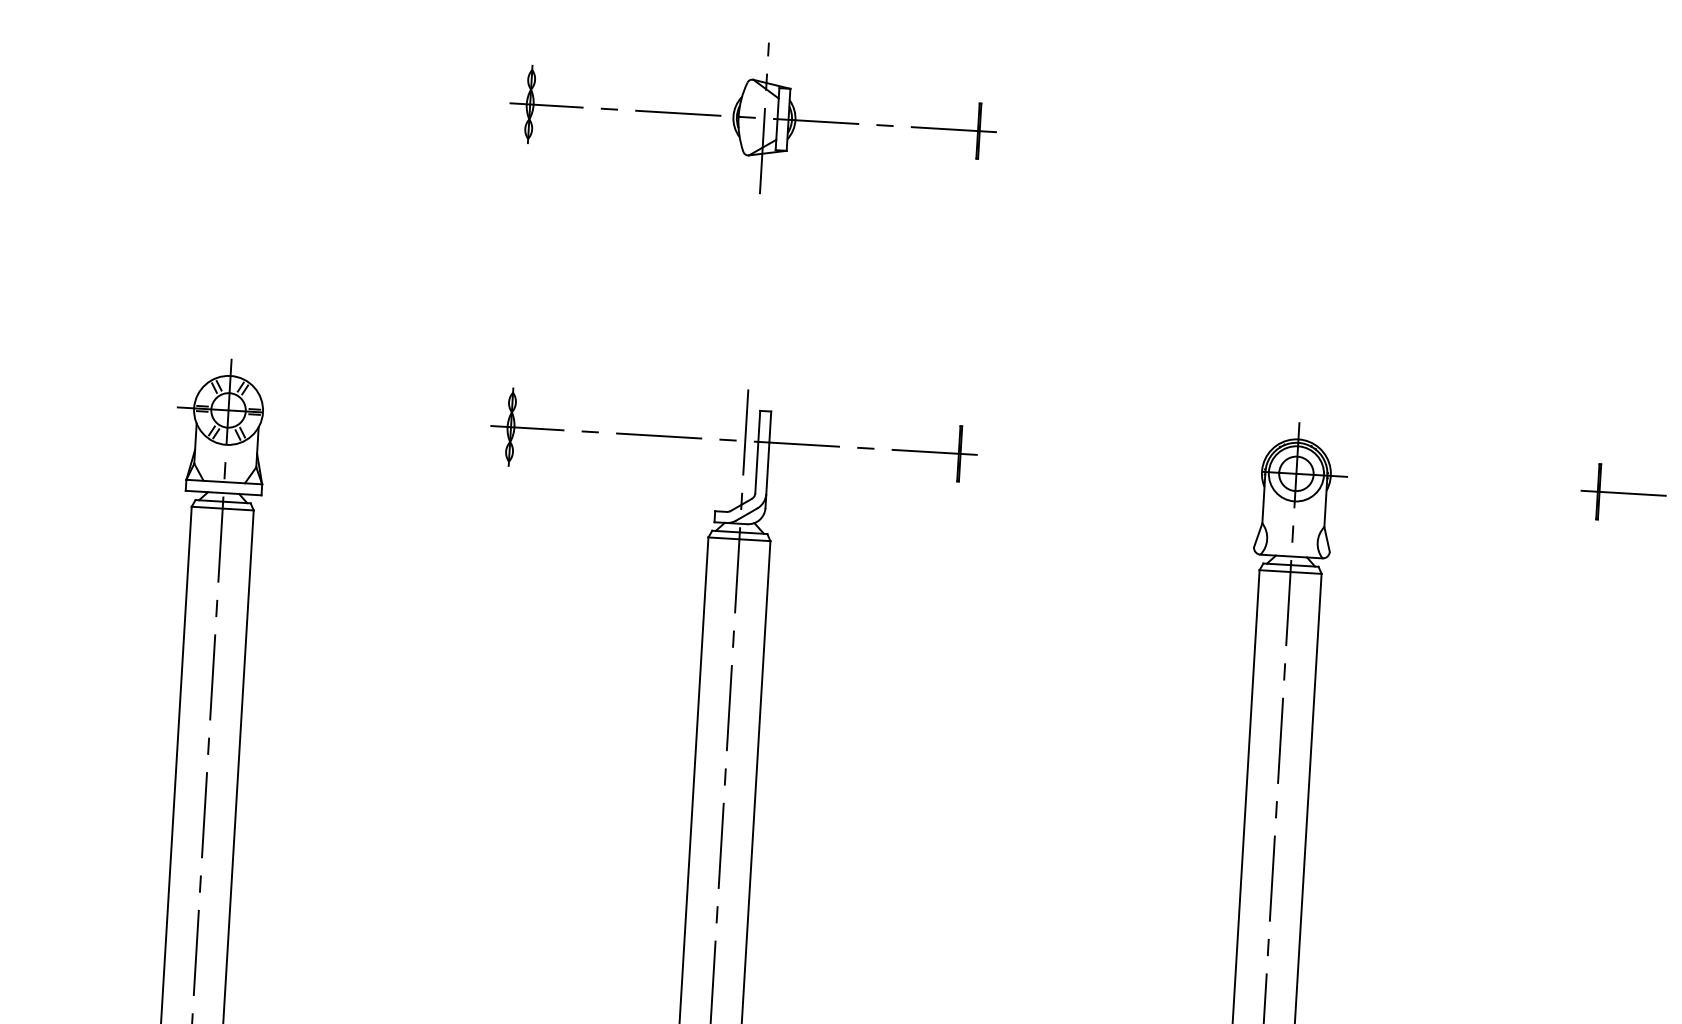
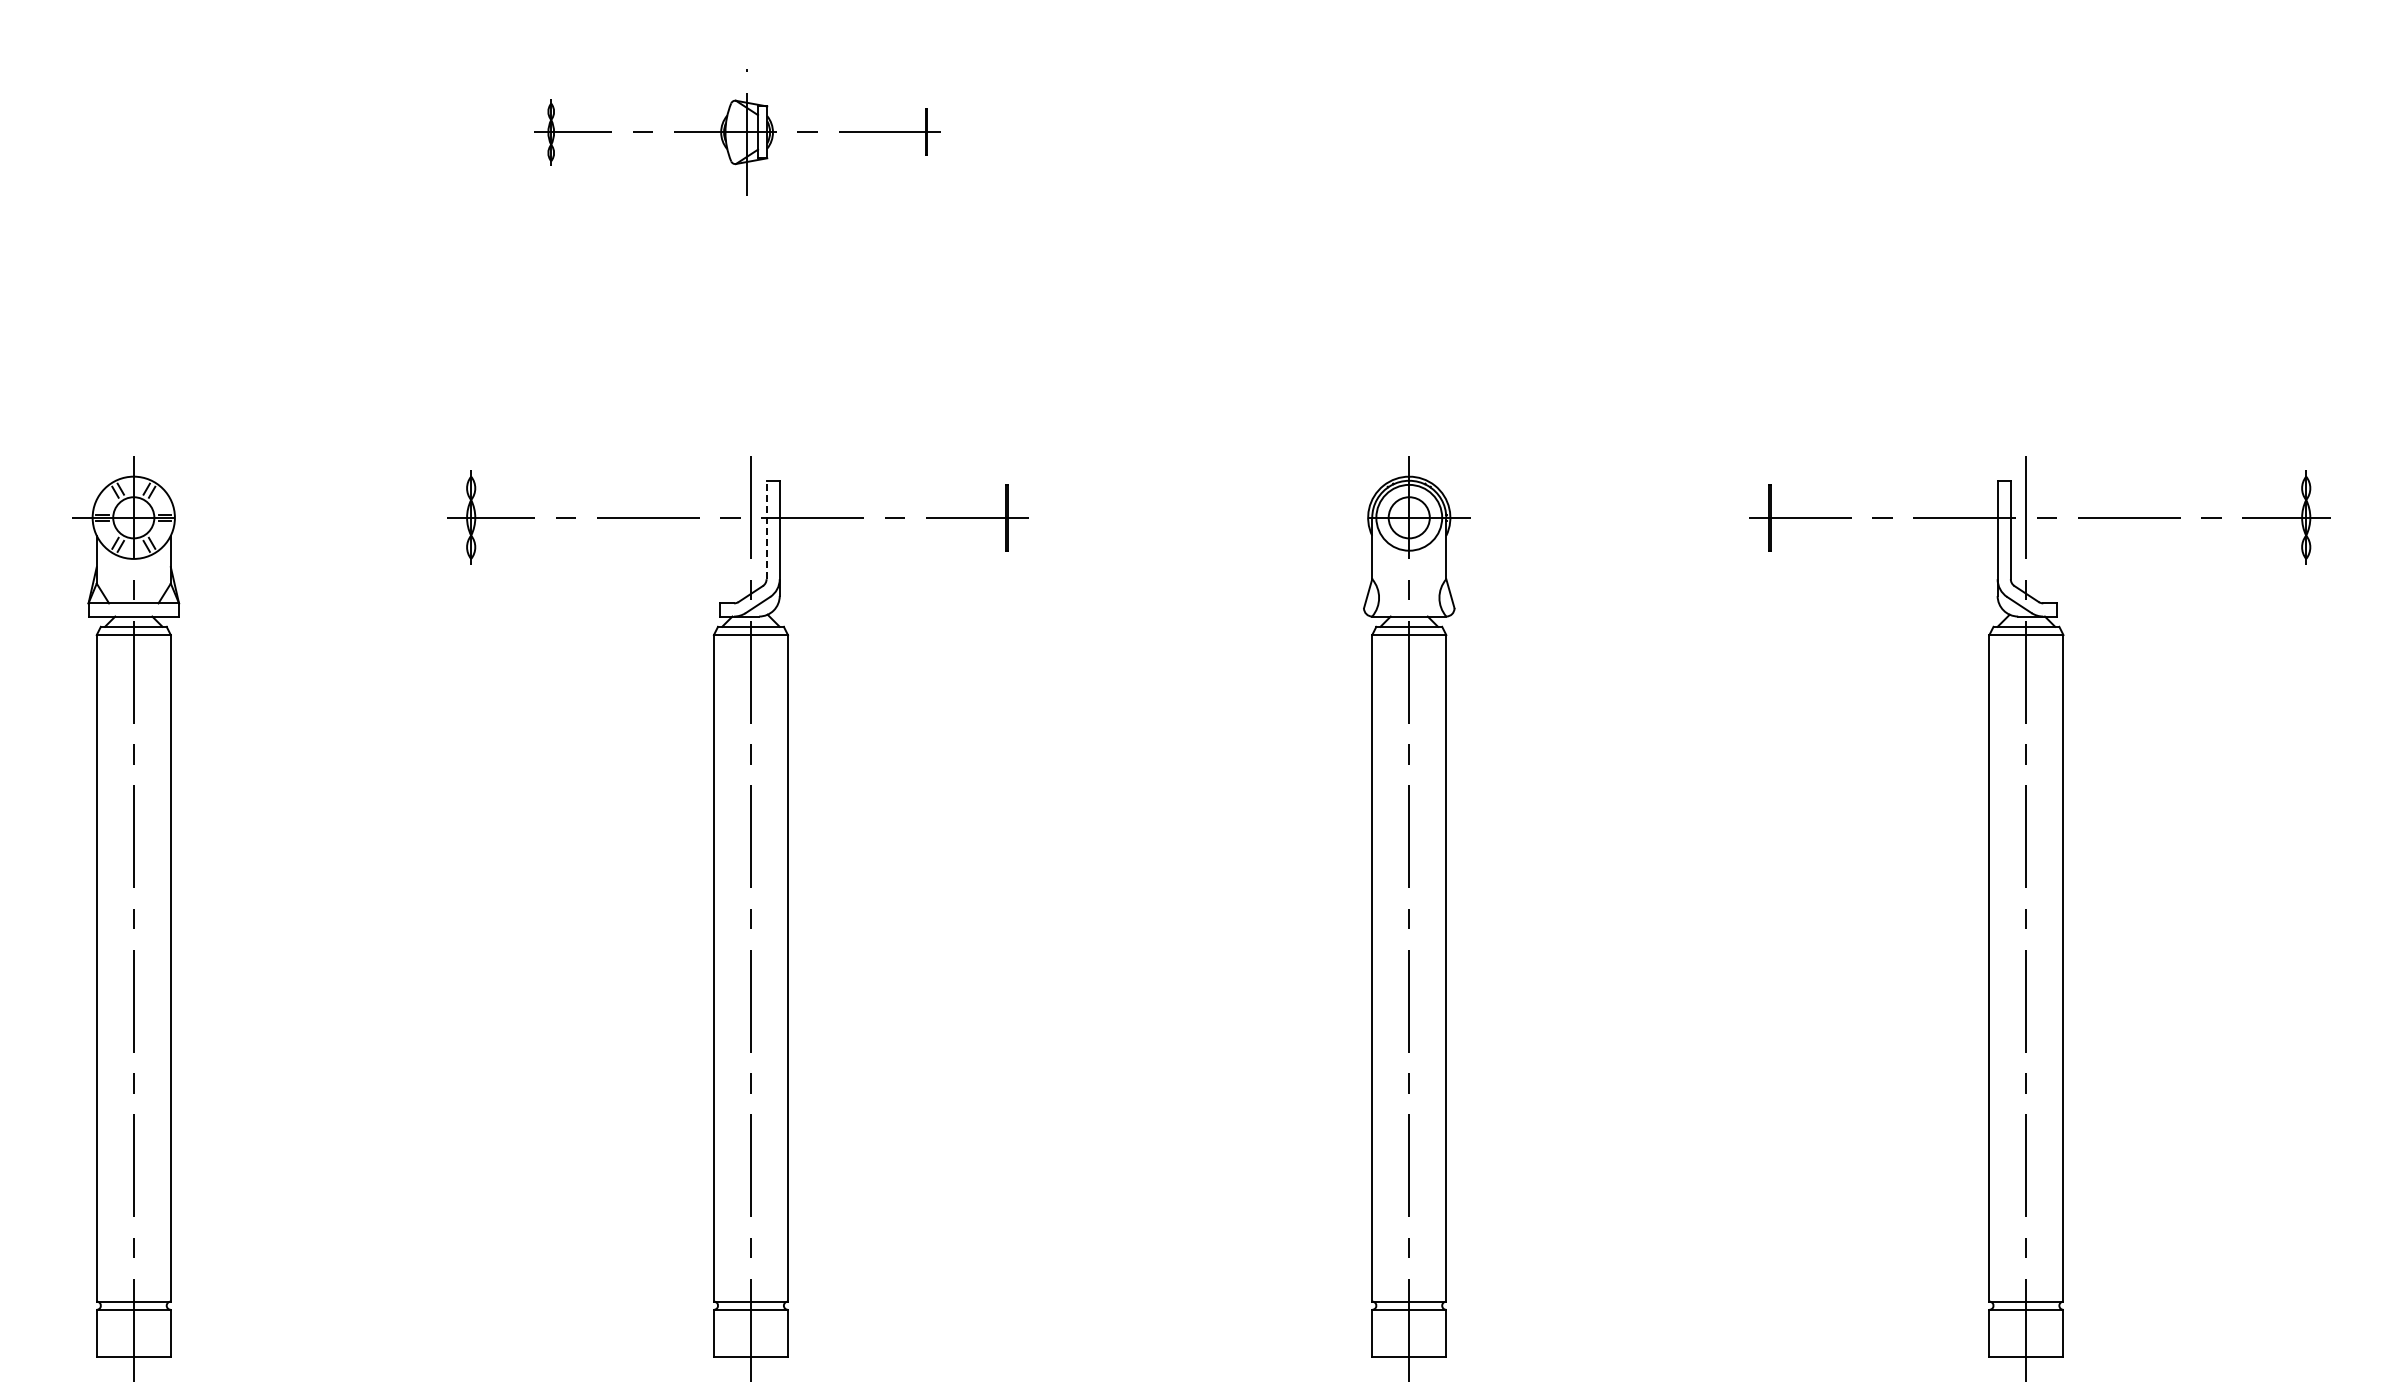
part: (753, 117) -> (737, 132), size x0.7
line: (757, 451) -> (766, 529), solid -> dashed

